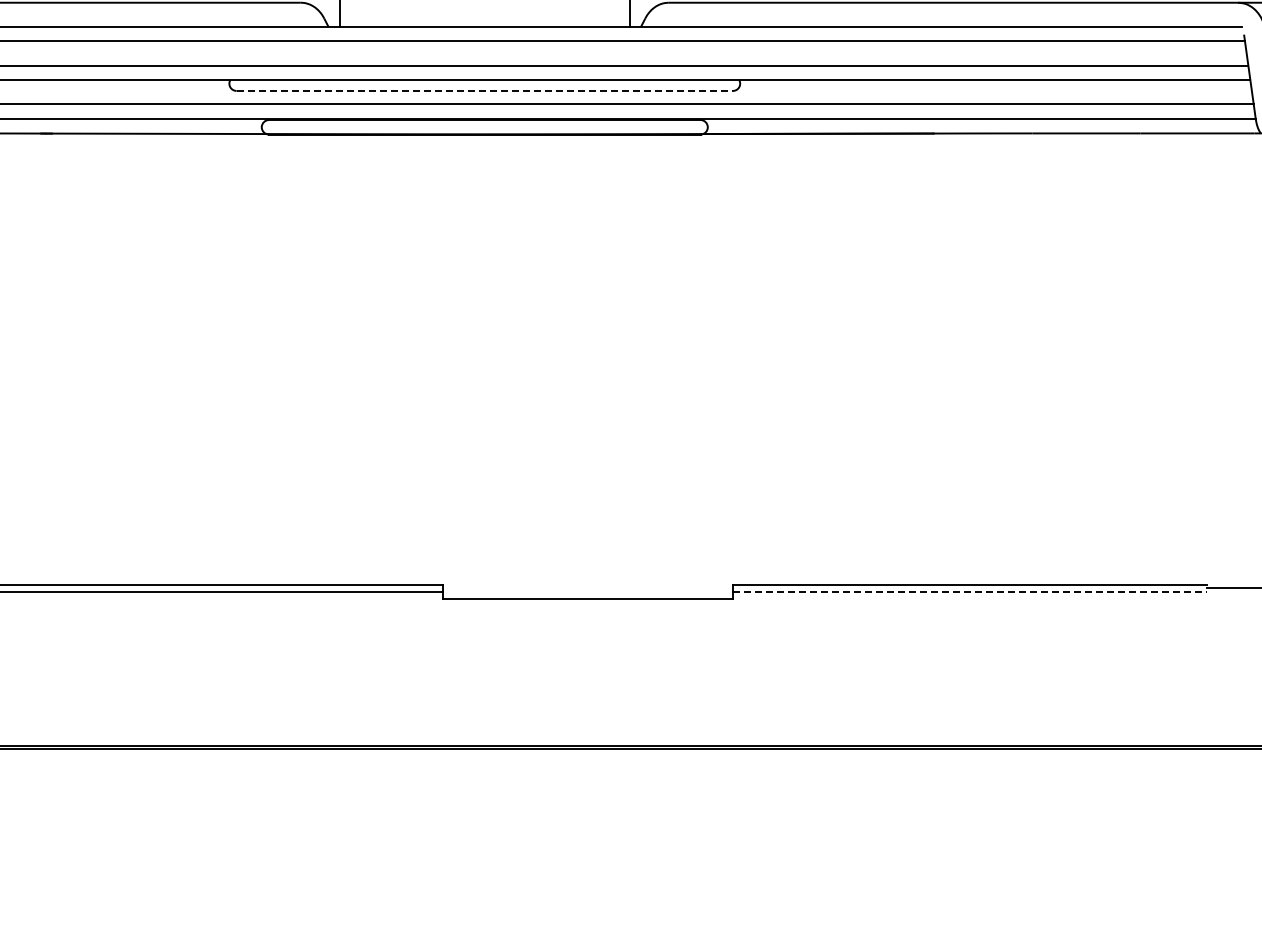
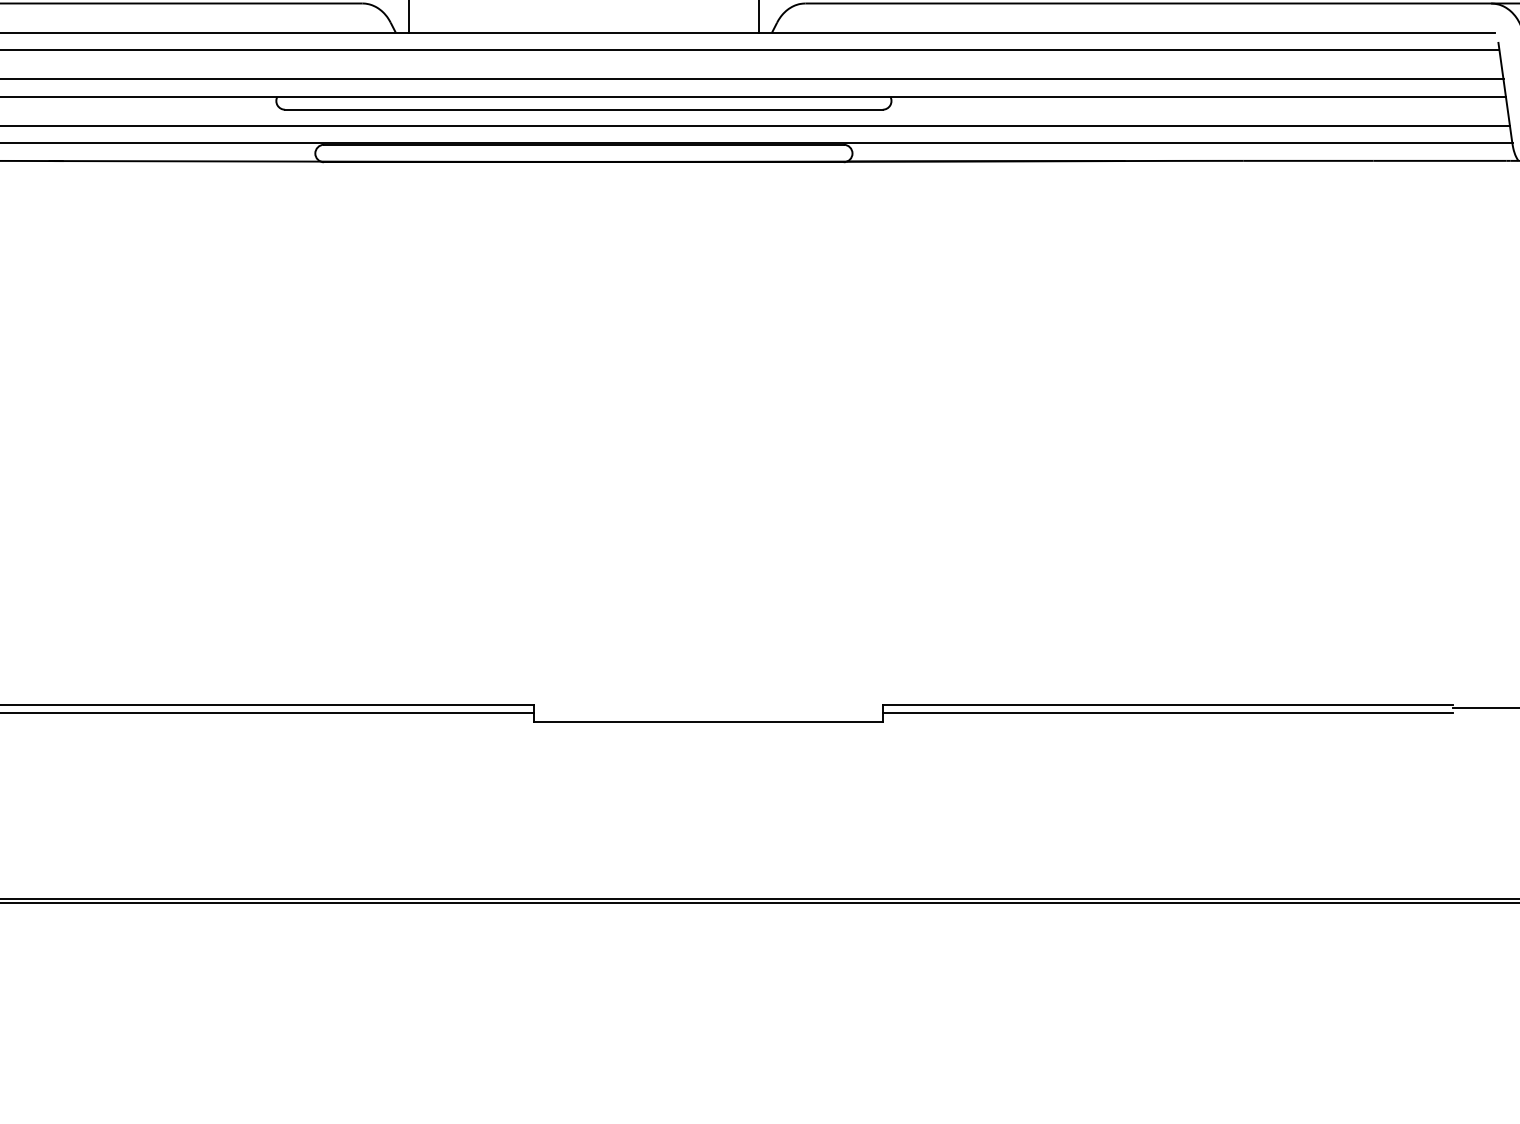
line: (485, 90) -> (584, 109), dashed -> solid
line: (969, 591) -> (1167, 712), dashed -> solid

